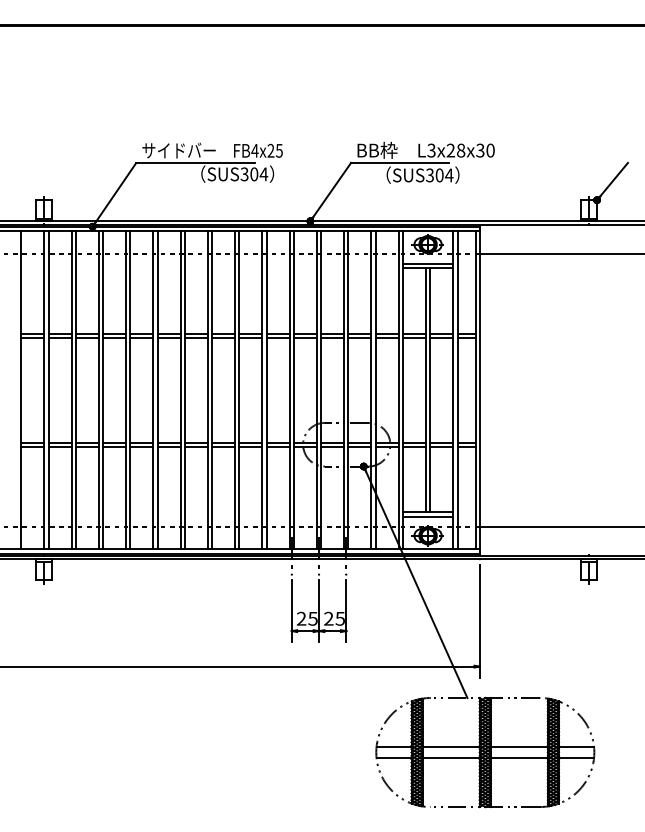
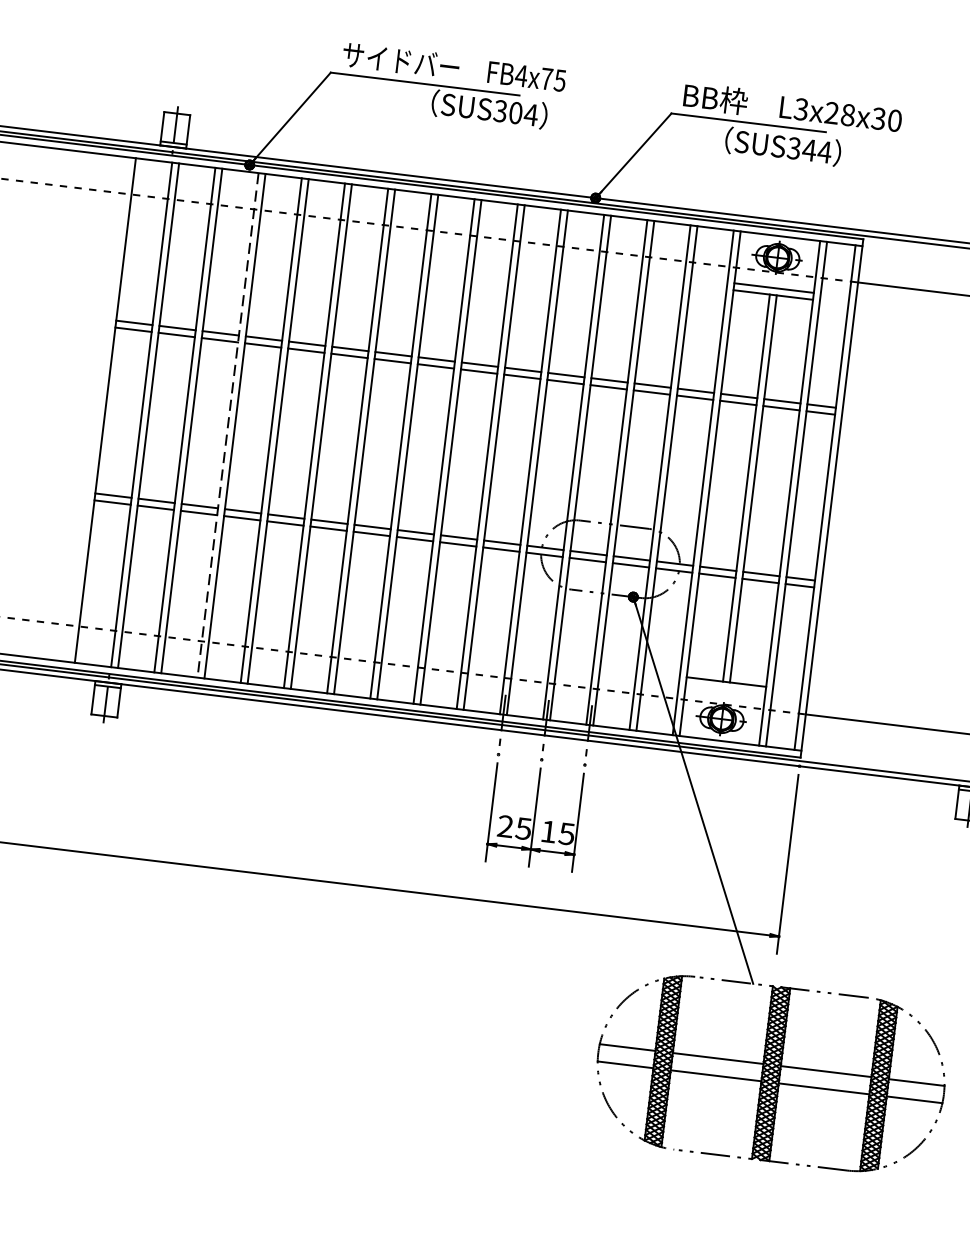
text: (270, 150) -> (546, 78), FB4x25 -> FB4x75
text: (439, 175) -> (809, 150), SUS304 -> SUS344
line: (98, 390) -> (227, 425), solid -> dashed
line: (428, 516) -> (726, 688), removed
text: (328, 618) -> (548, 831), 25 -> 15

